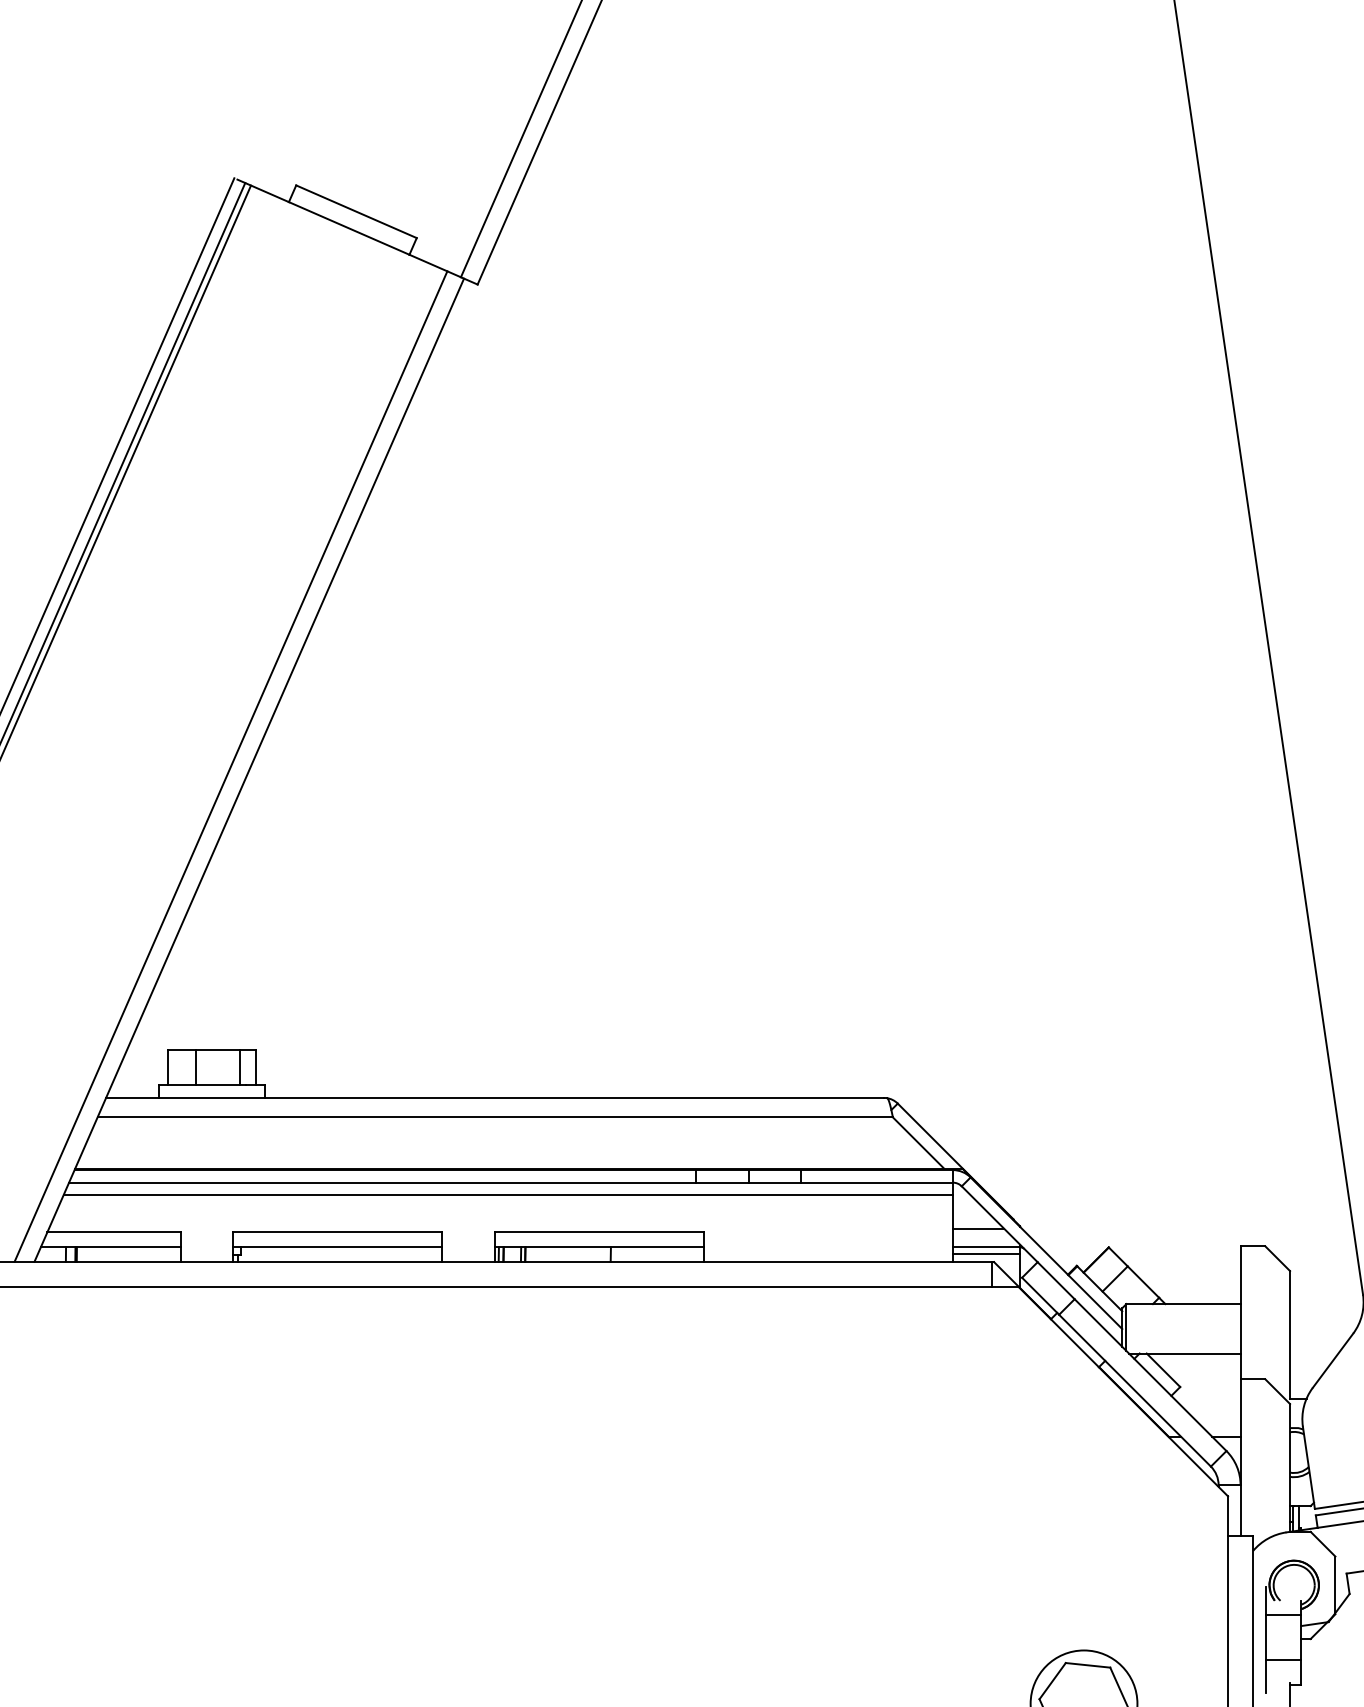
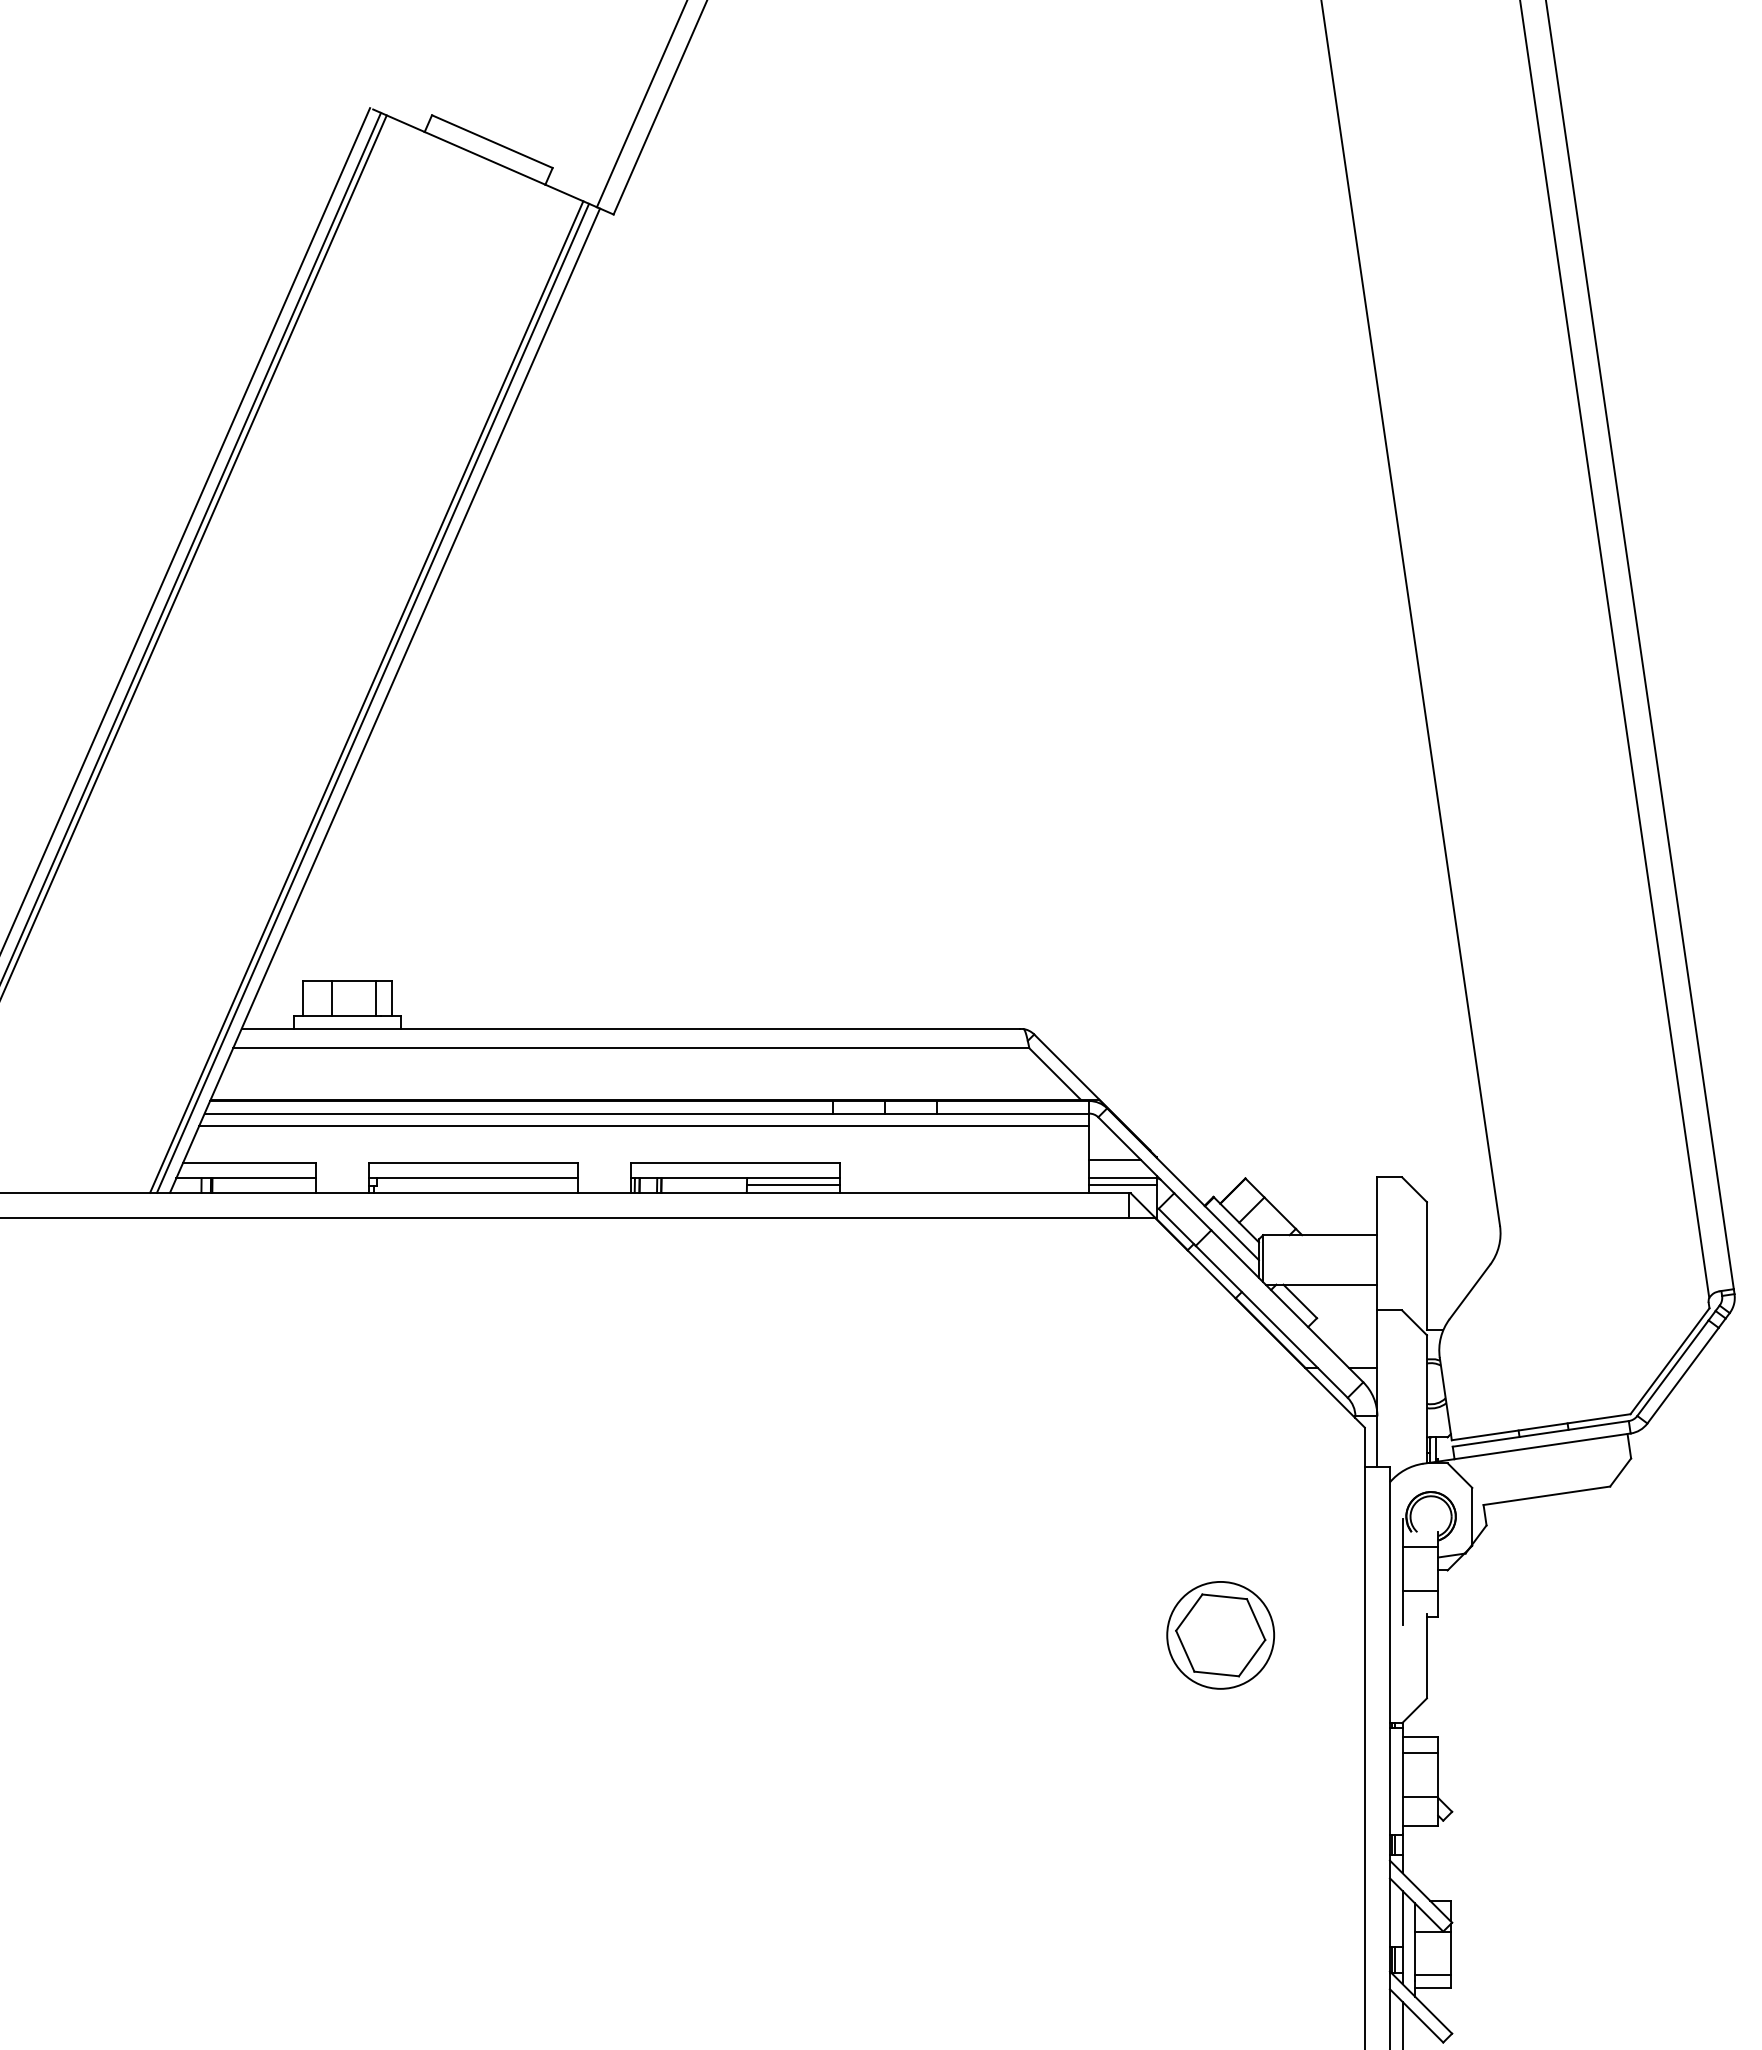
line: (236, 766) -> (372, 697), added
line: (657, 1253) -> (793, 1184), added

